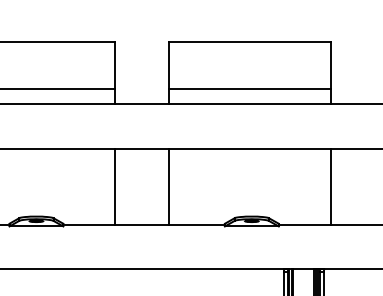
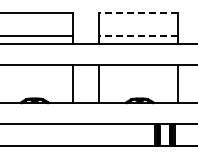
line: (249, 42) -> (138, 13), solid -> dashed
line: (249, 89) -> (138, 36), solid -> dashed

